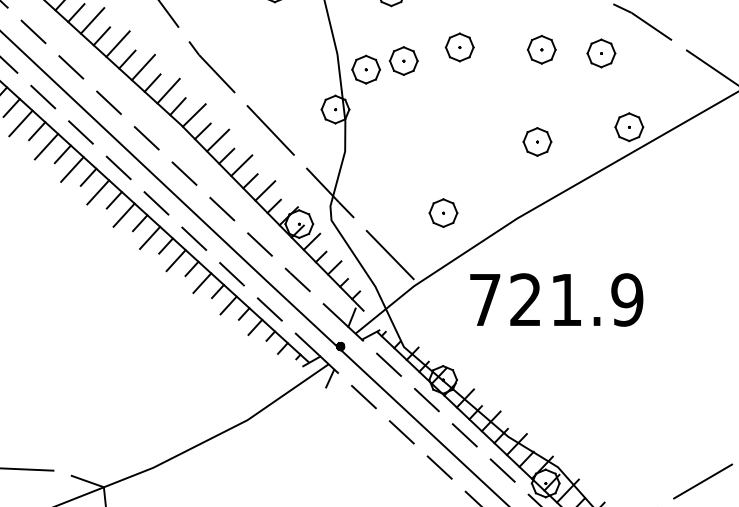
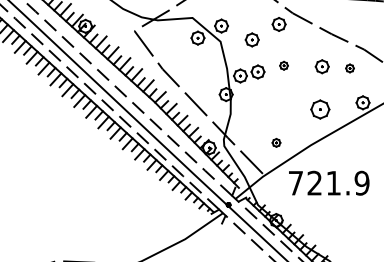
part: (458, 47) -> (283, 65), size x0.6
part: (600, 53) -> (349, 68), size x0.6
part: (535, 141) -> (319, 109), size x1.4
part: (443, 212) -> (276, 142), size x0.6

